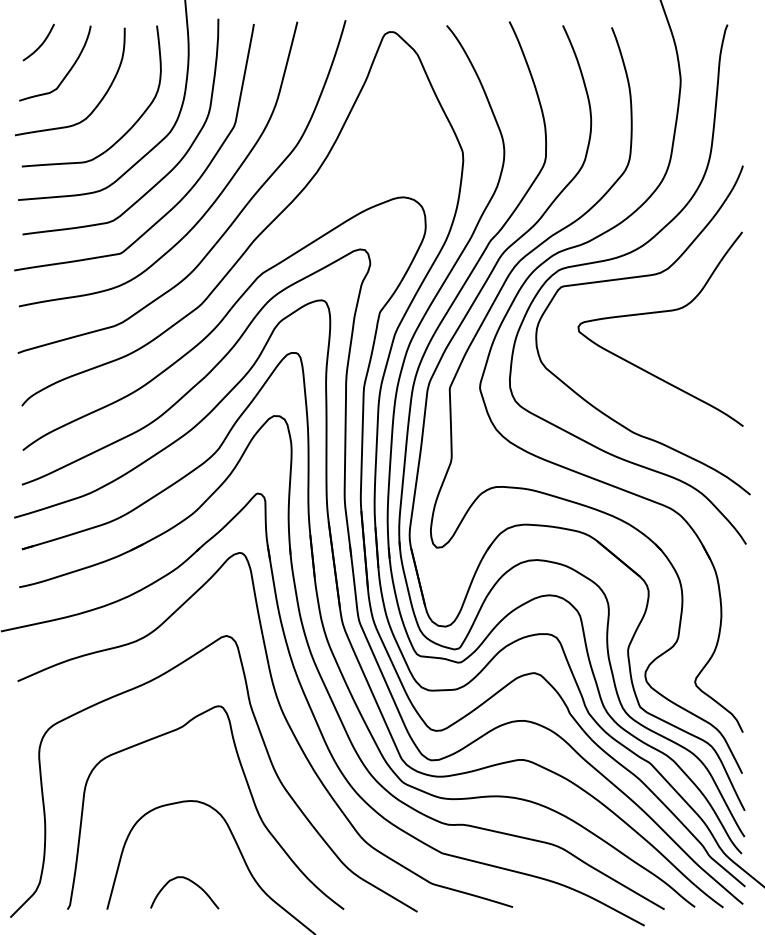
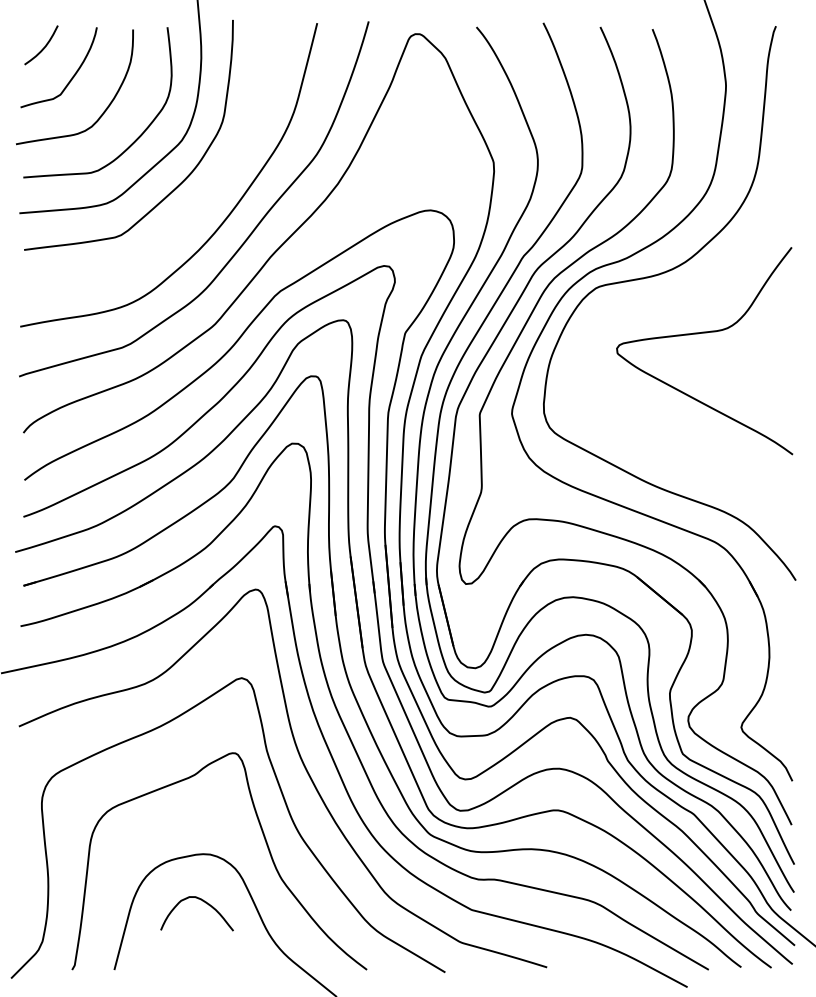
curve: (186, 192) -> (198, 205), removed
curve: (635, 278) -> (677, 296), removed
curve: (189, 881) -> (202, 901), moved

